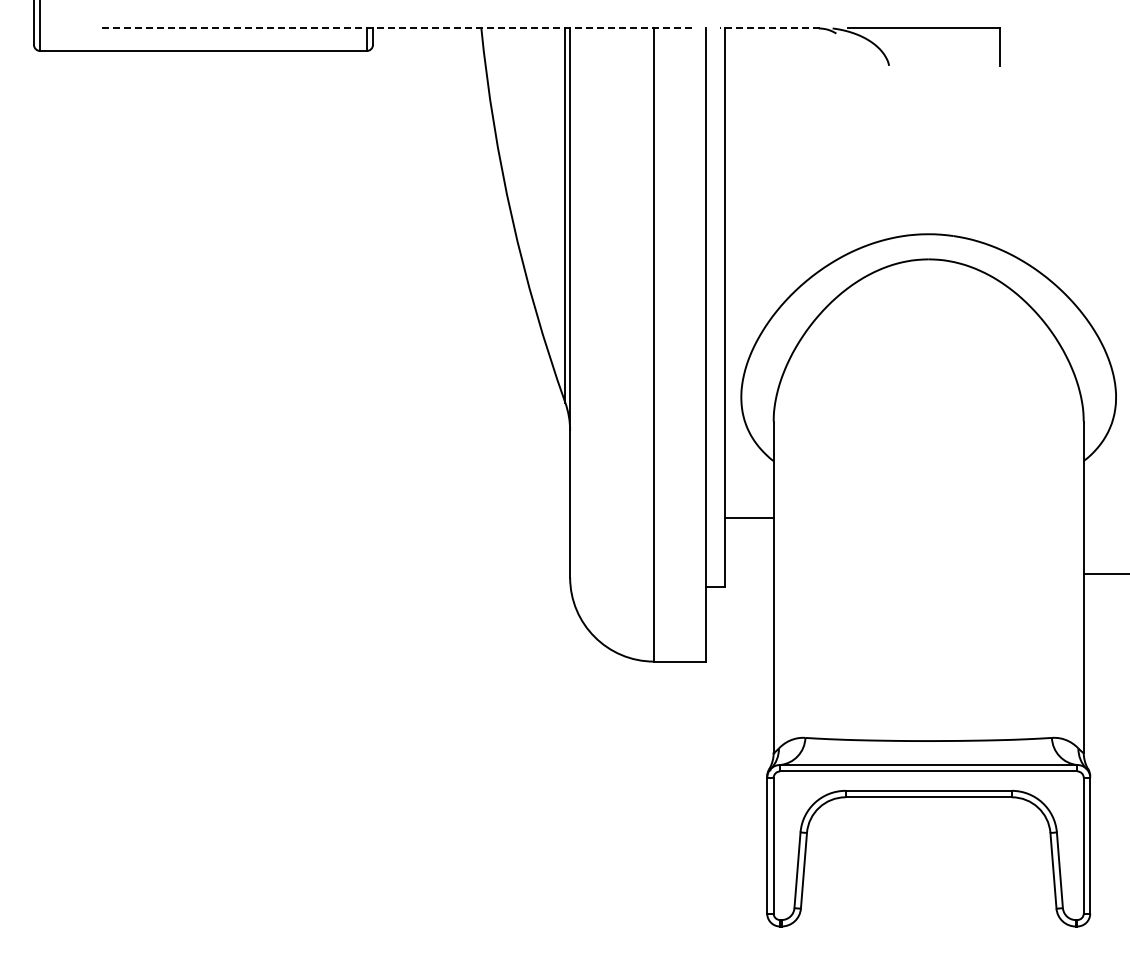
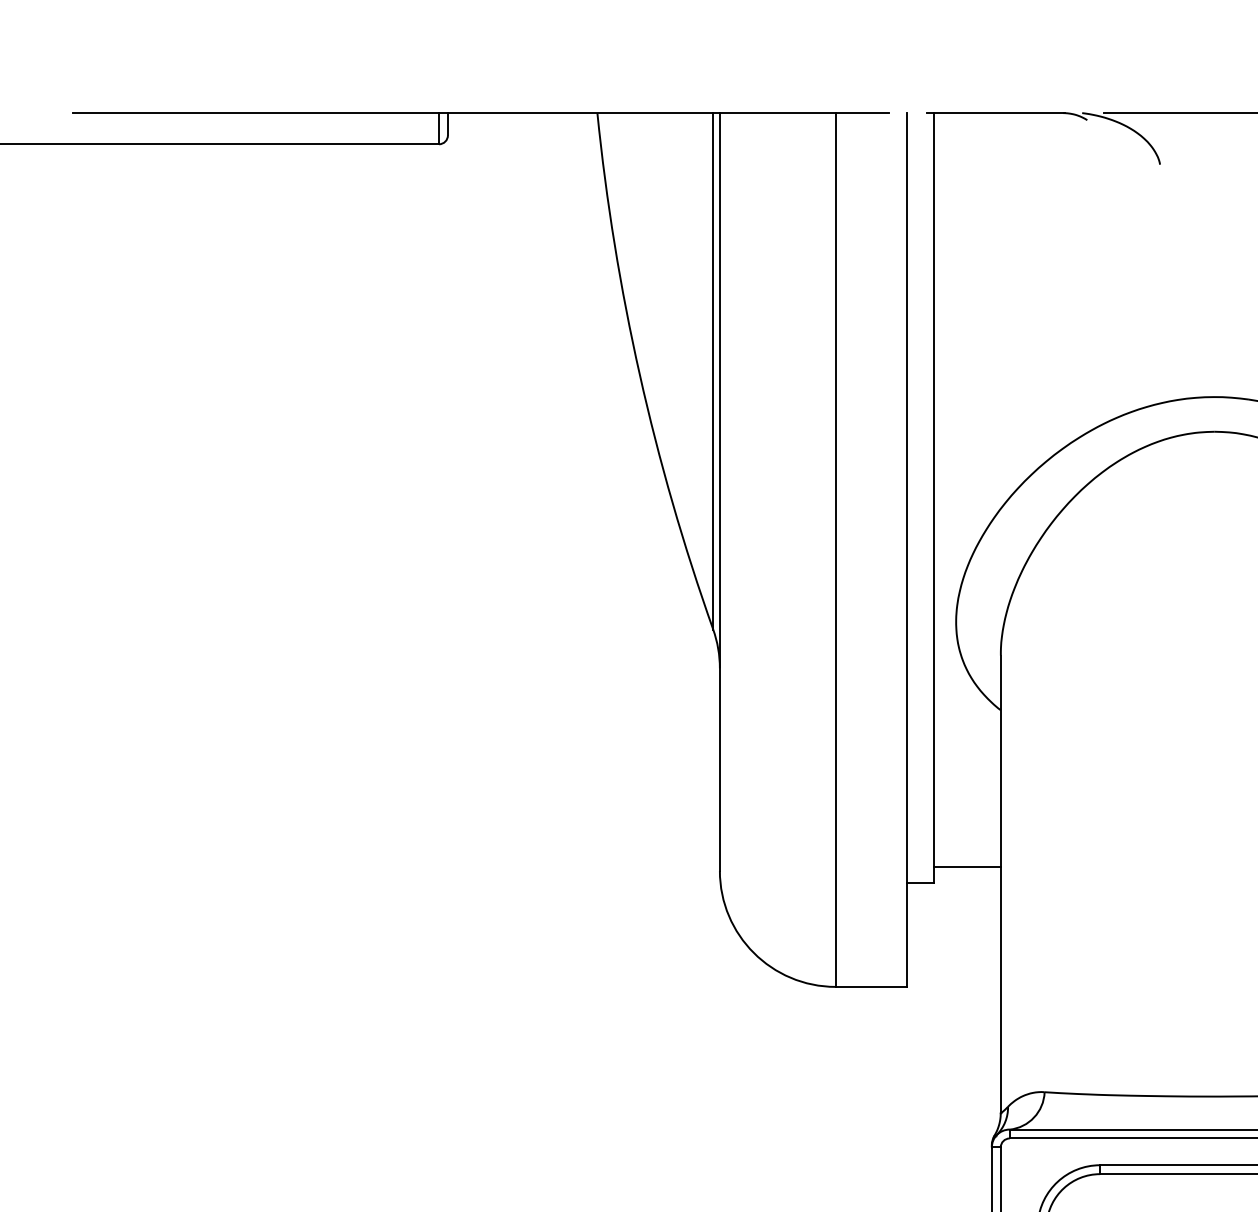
line: (397, 28) -> (481, 113), dashed -> solid
line: (770, 28) -> (996, 113), dashed -> solid
line: (749, 518) -> (967, 866), moved

